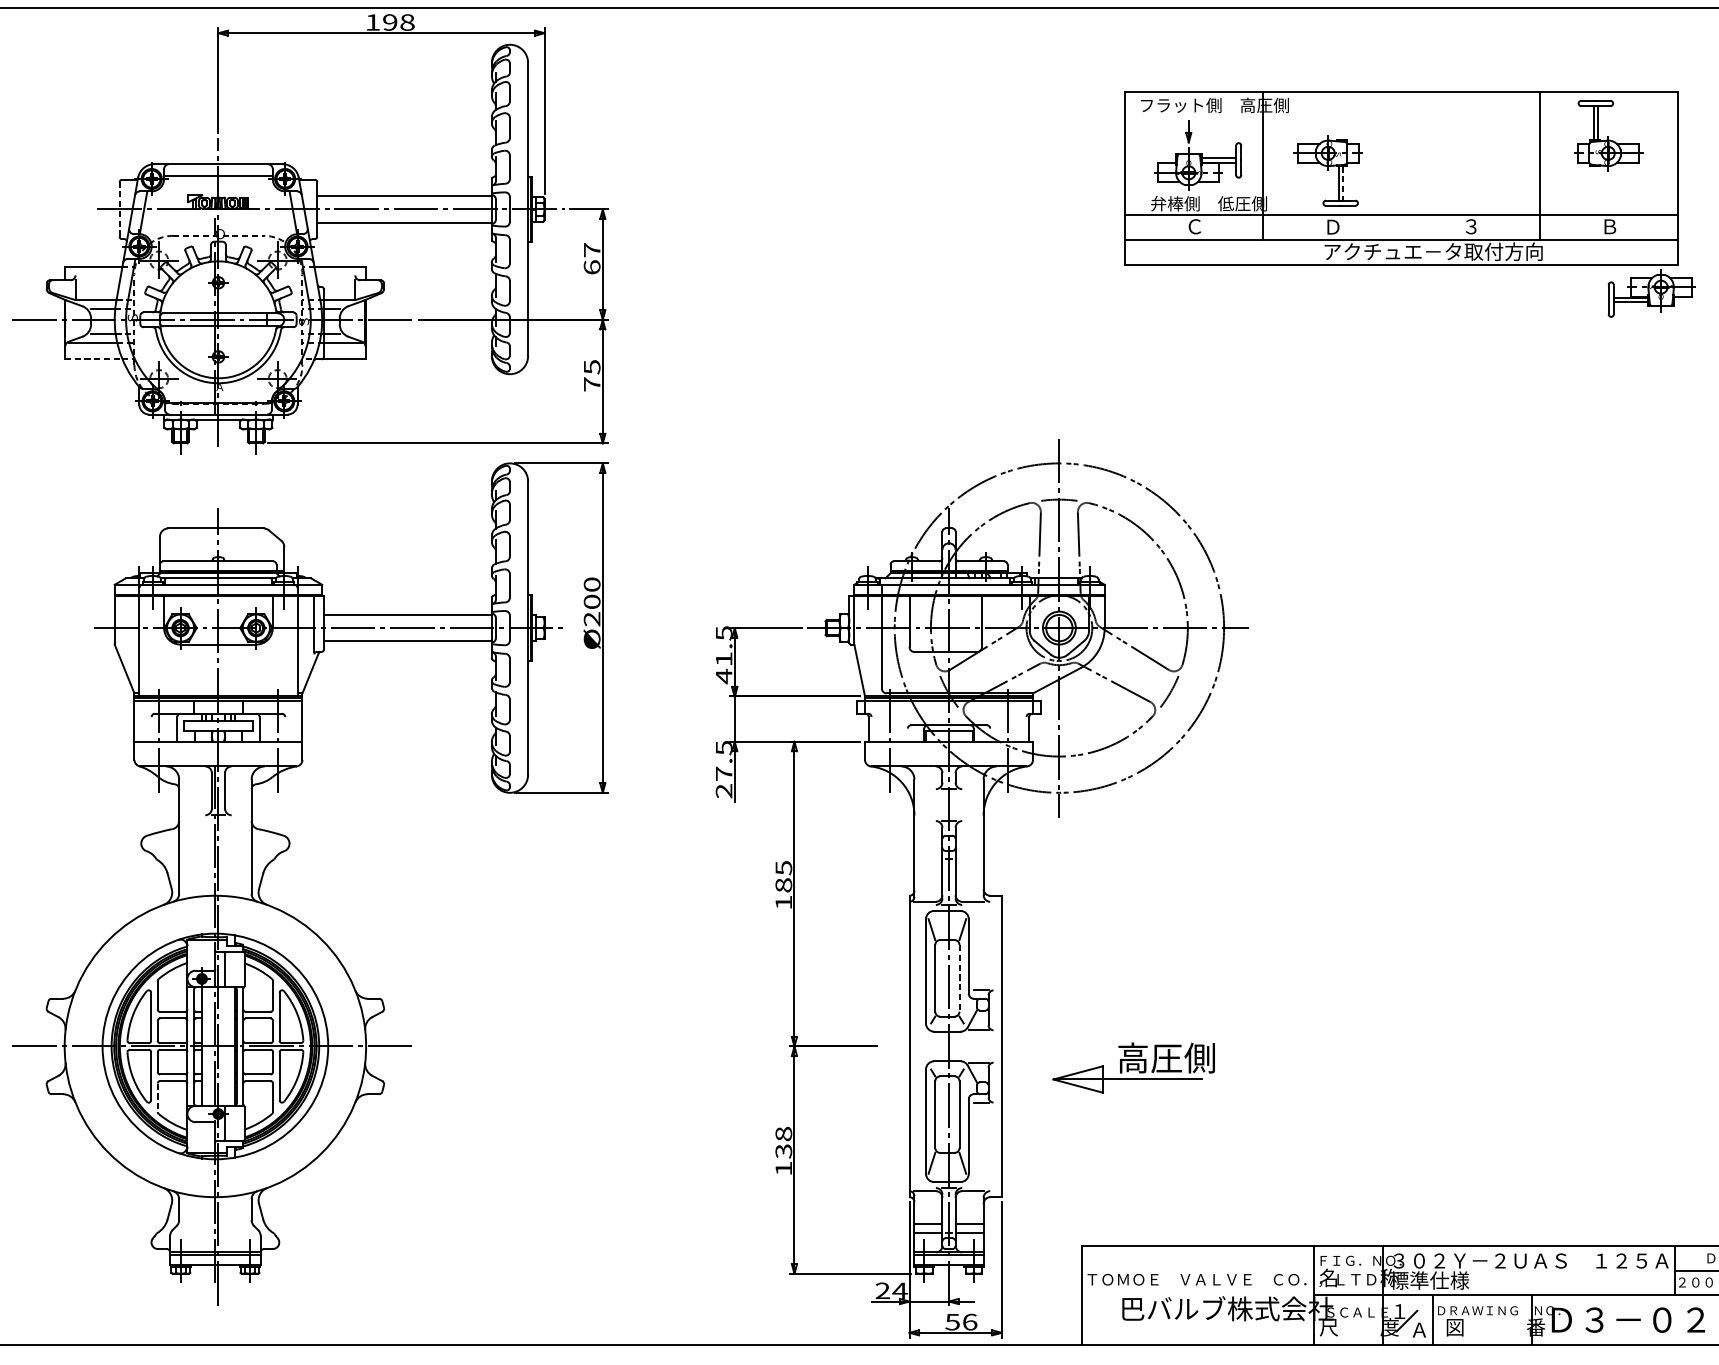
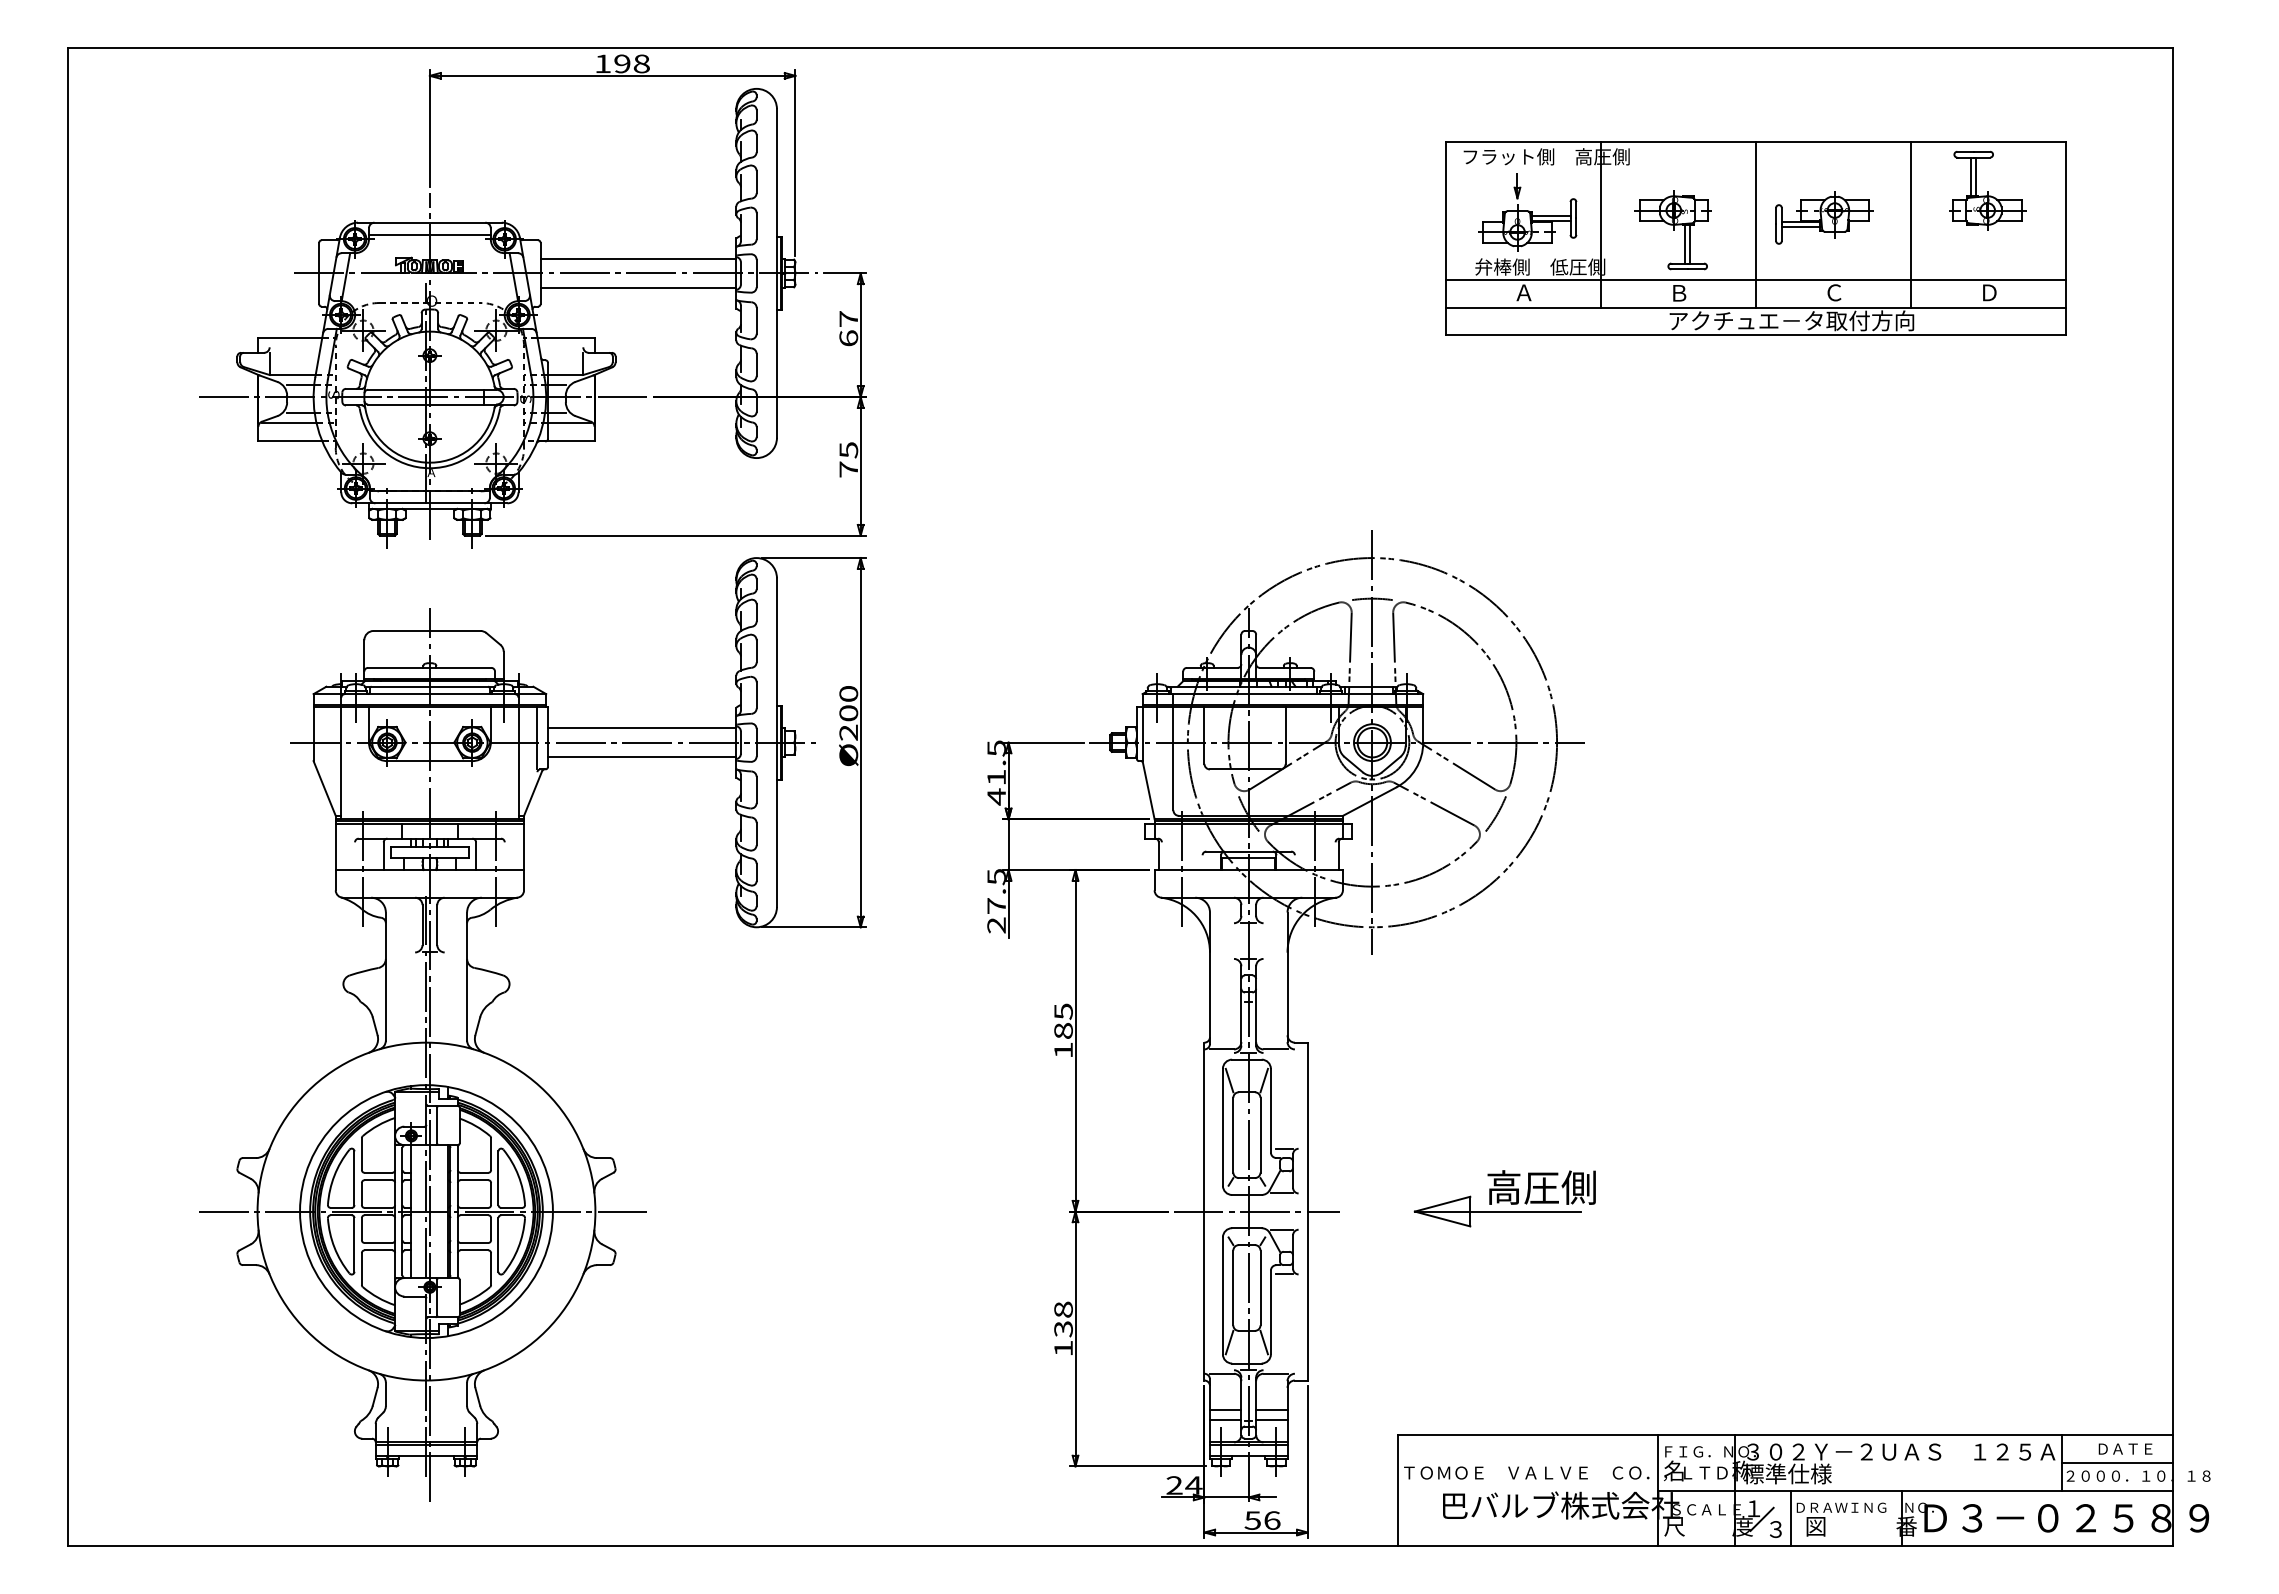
line: (1401, 165) -> (1755, 224), added
line: (1343, 183) -> (1690, 244), dashed -> solid
line: (119, 208) -> (319, 272), dashed -> solid
text: (1194, 226) -> (1523, 292), Ｃ -> Ａ
text: (1471, 226) -> (1834, 292), ３ -> Ｃ
text: (1609, 226) -> (1989, 292), Ｂ -> Ｄ
text: (1333, 227) -> (1679, 293), Ｄ -> Ｂ
part: (1651, 293) -> (1824, 217), moved
line: (94, 359) -> (290, 441), dashed -> solid
line: (959, 978) -> (1260, 1135), dashed -> solid
line: (955, 1046) -> (1256, 1211), added
part: (1133, 1067) -> (1504, 1198), moved
line: (157, 1098) -> (361, 1269), dashed -> solid
text: (1418, 1330) -> (1775, 1529), Ａ -> ３

